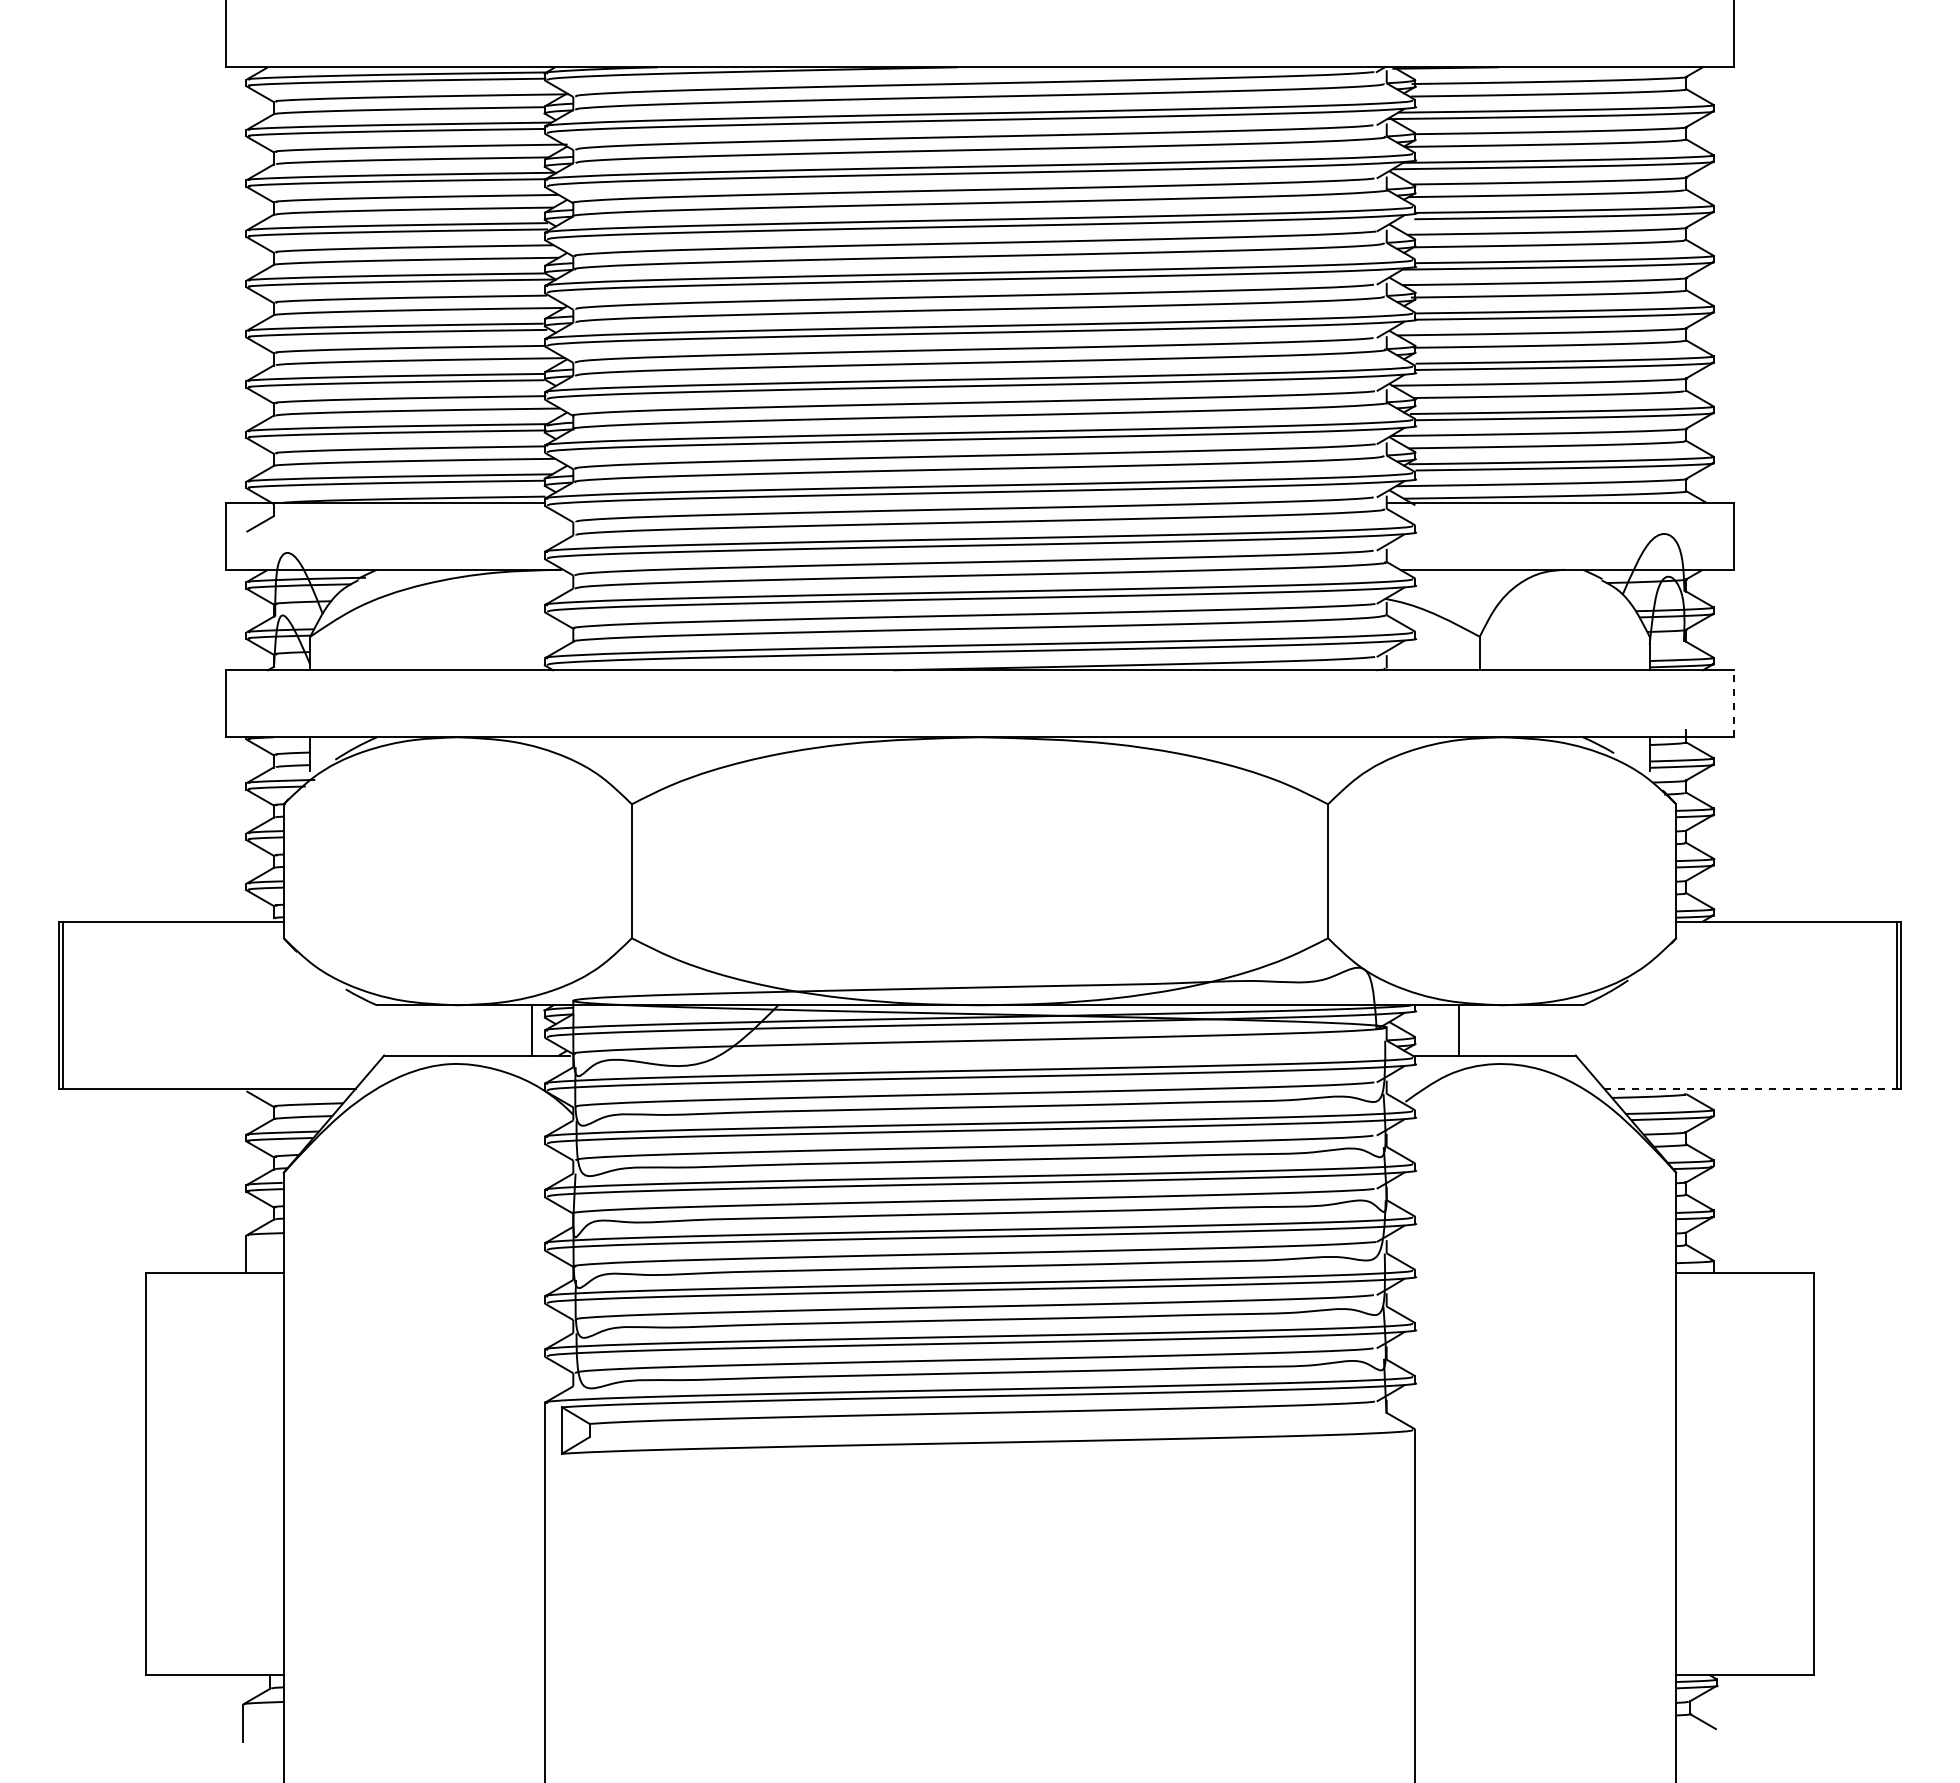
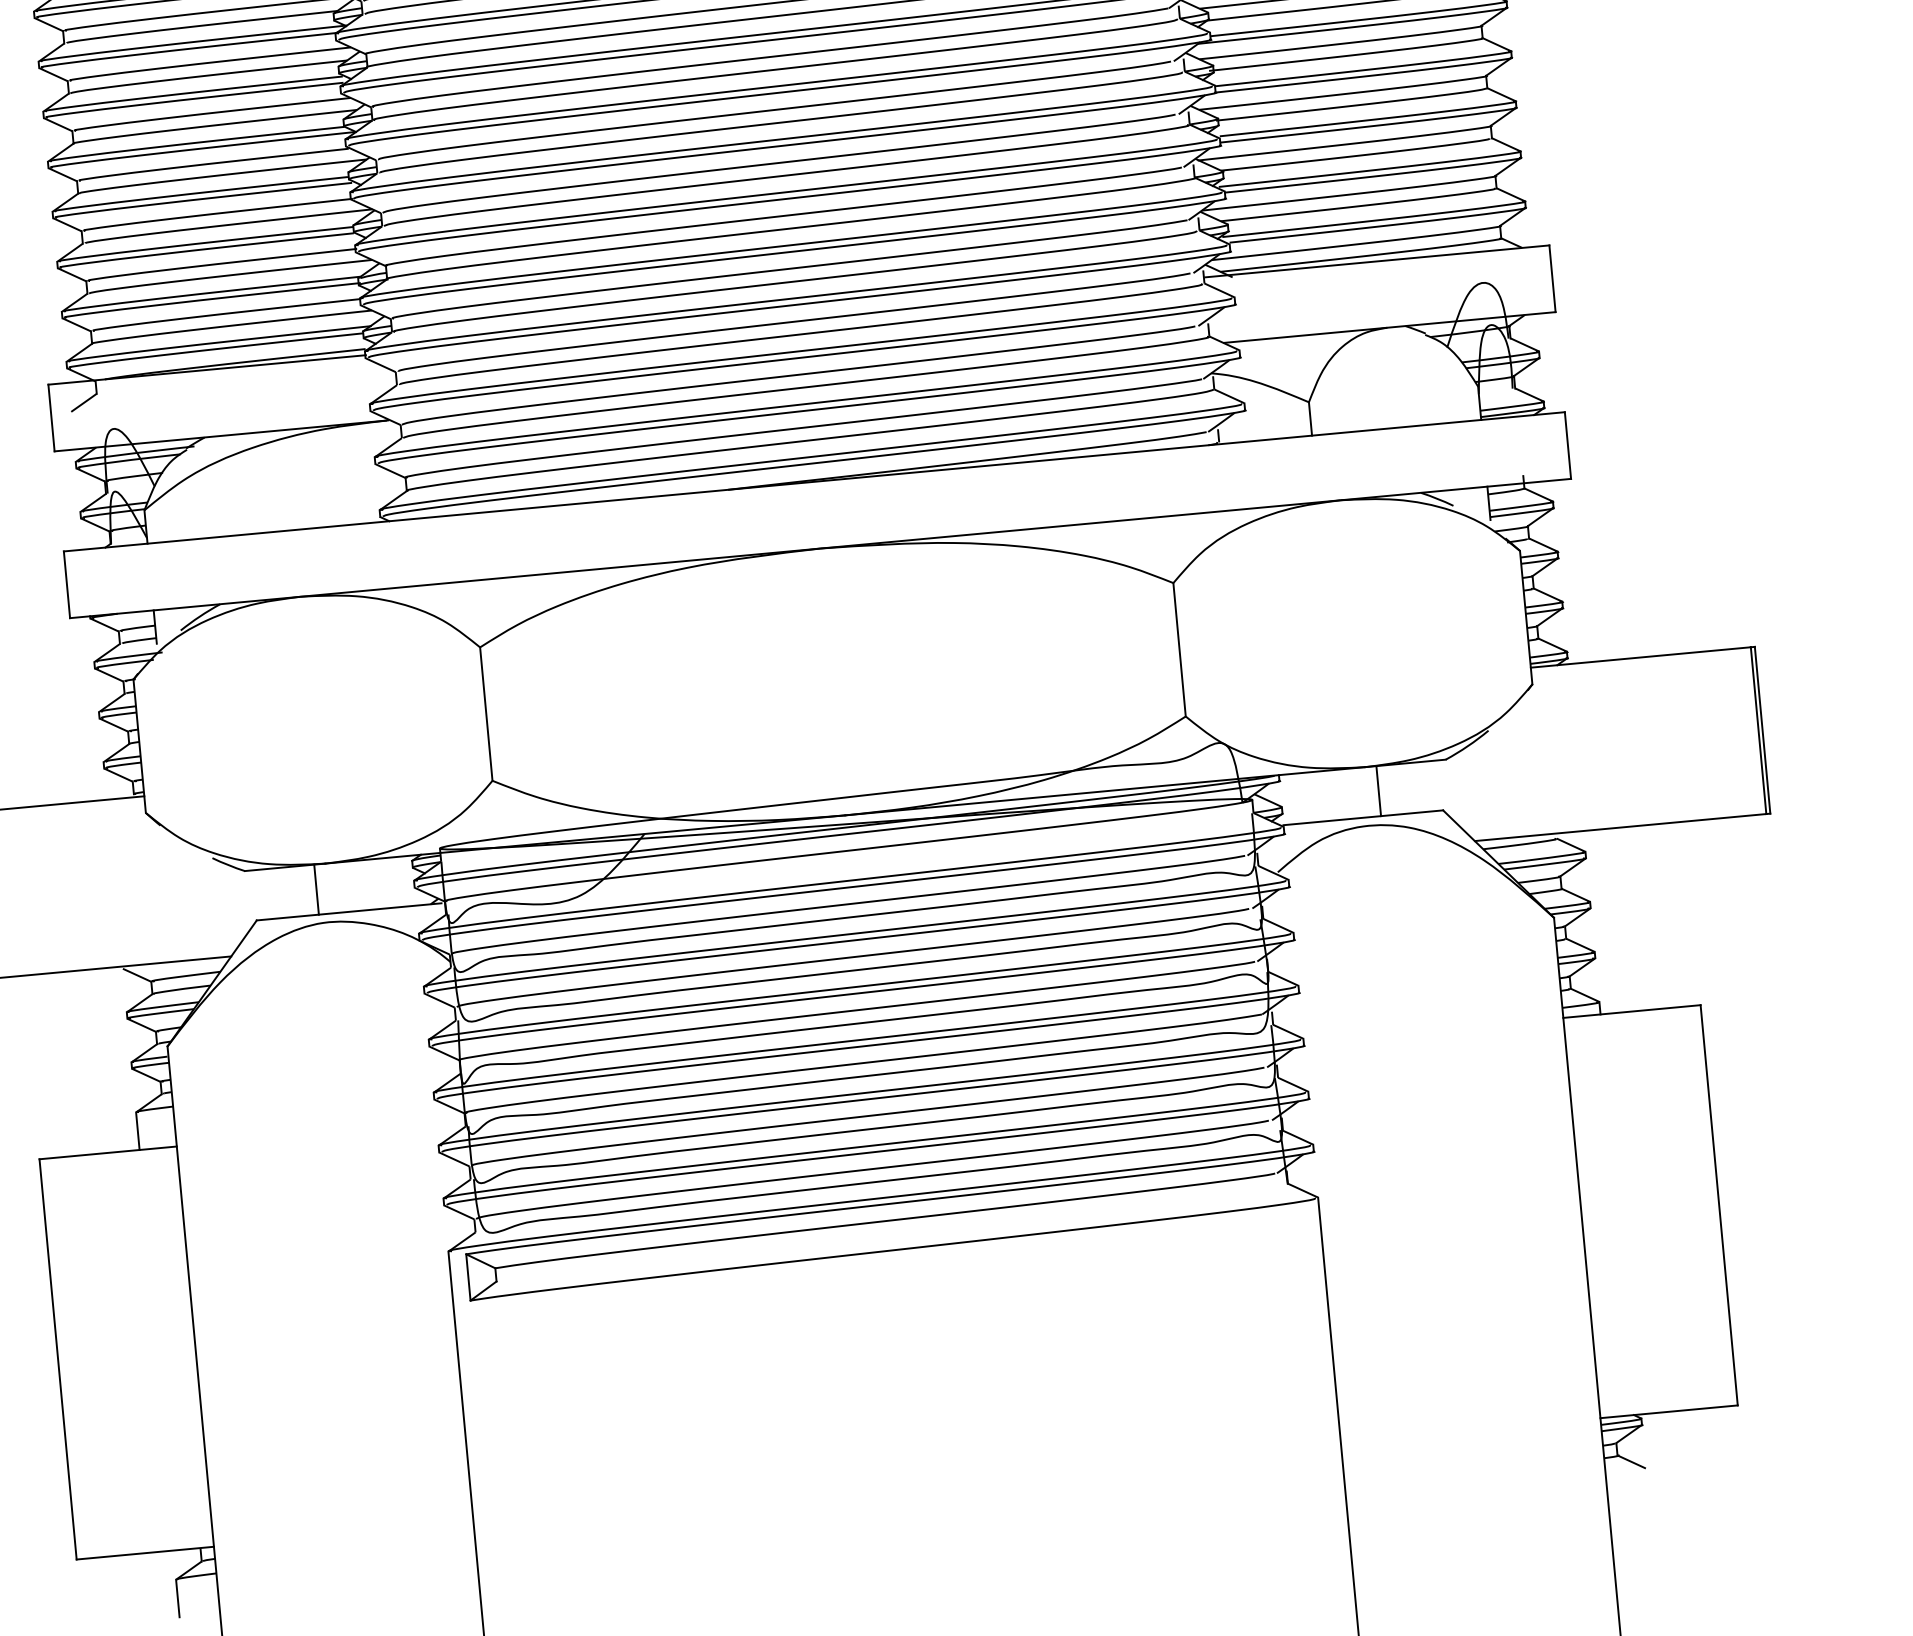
line: (1733, 703) -> (1567, 445), dashed -> solid
line: (531, 1030) -> (316, 889), moved
line: (1459, 1030) -> (1378, 791), moved
line: (1751, 1089) -> (1621, 827), dashed -> solid

